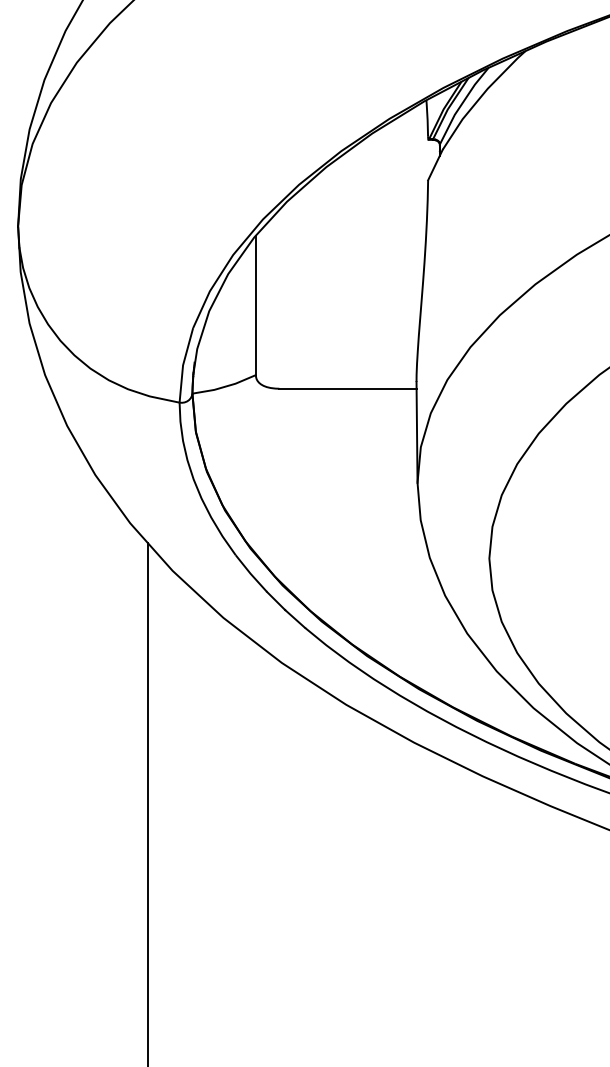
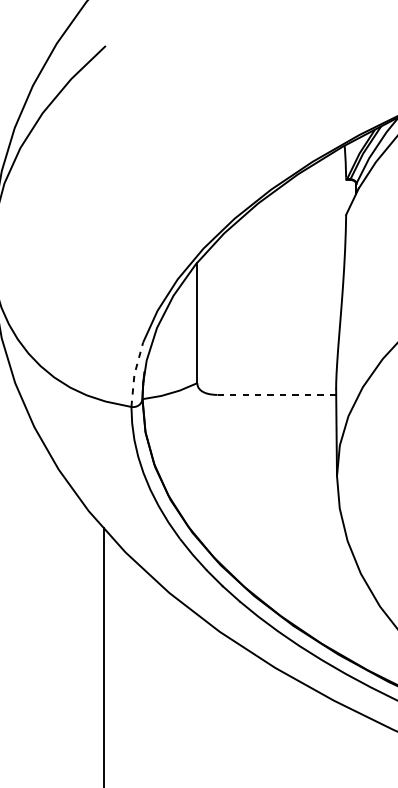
line: (183, 365) -> (134, 374), solid -> dashed
line: (347, 388) -> (276, 394), solid -> dashed

